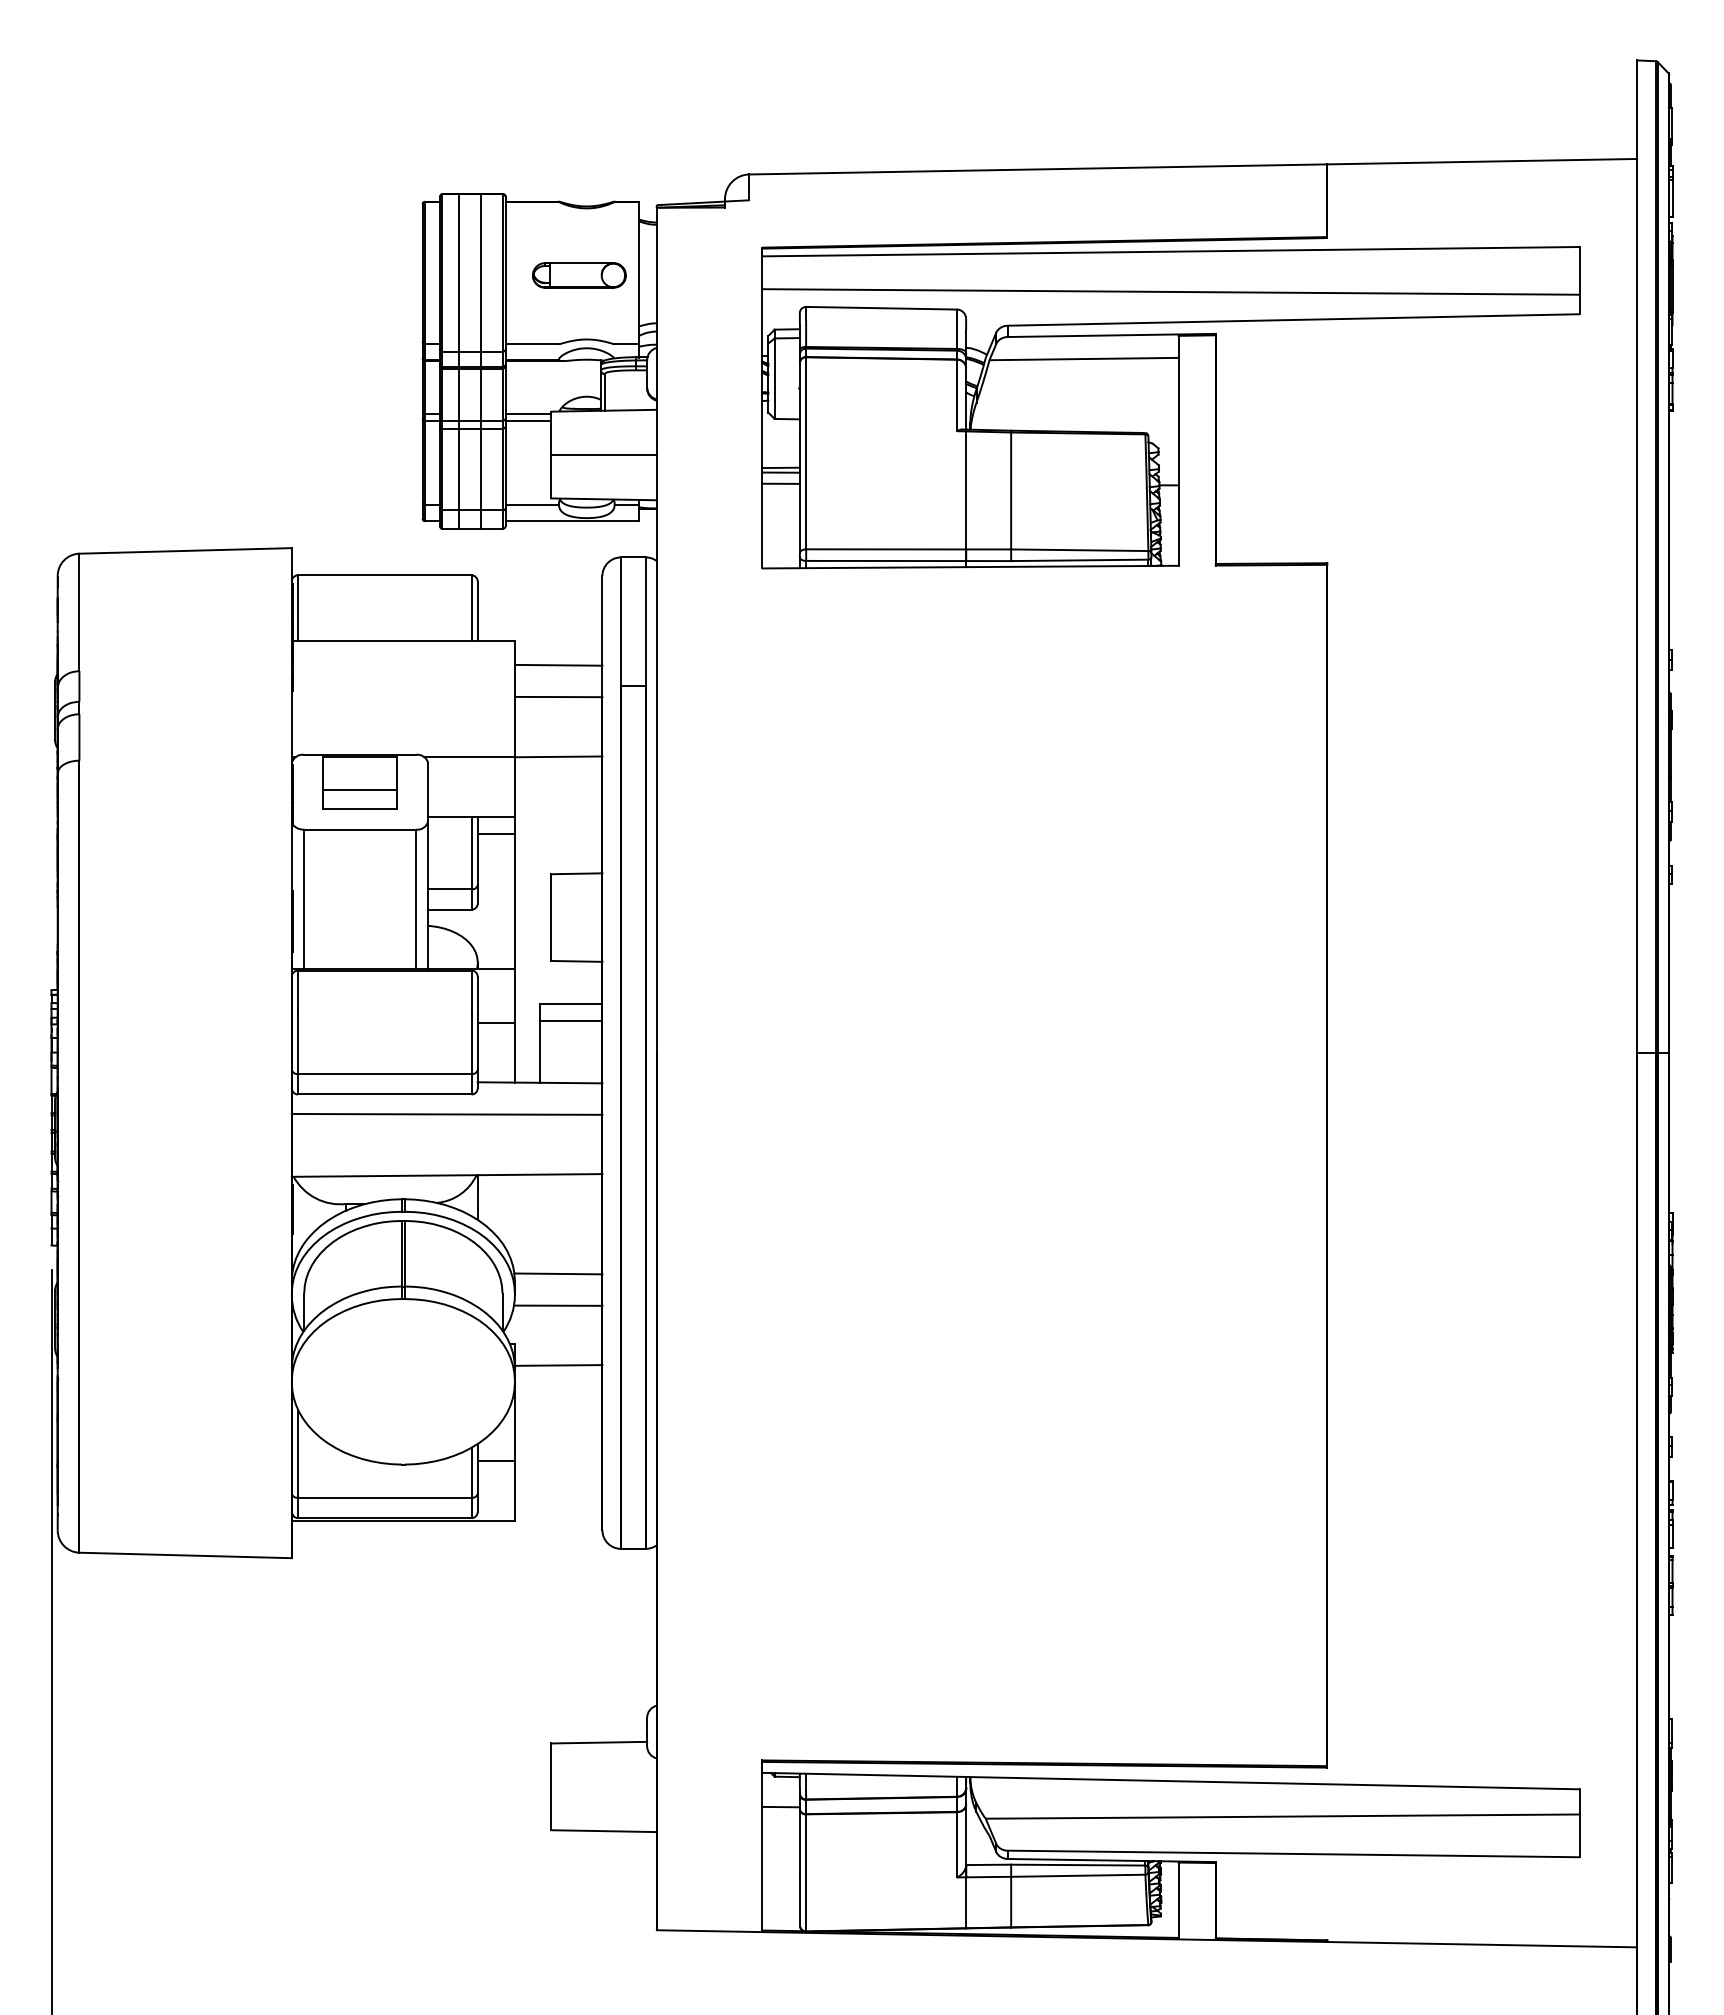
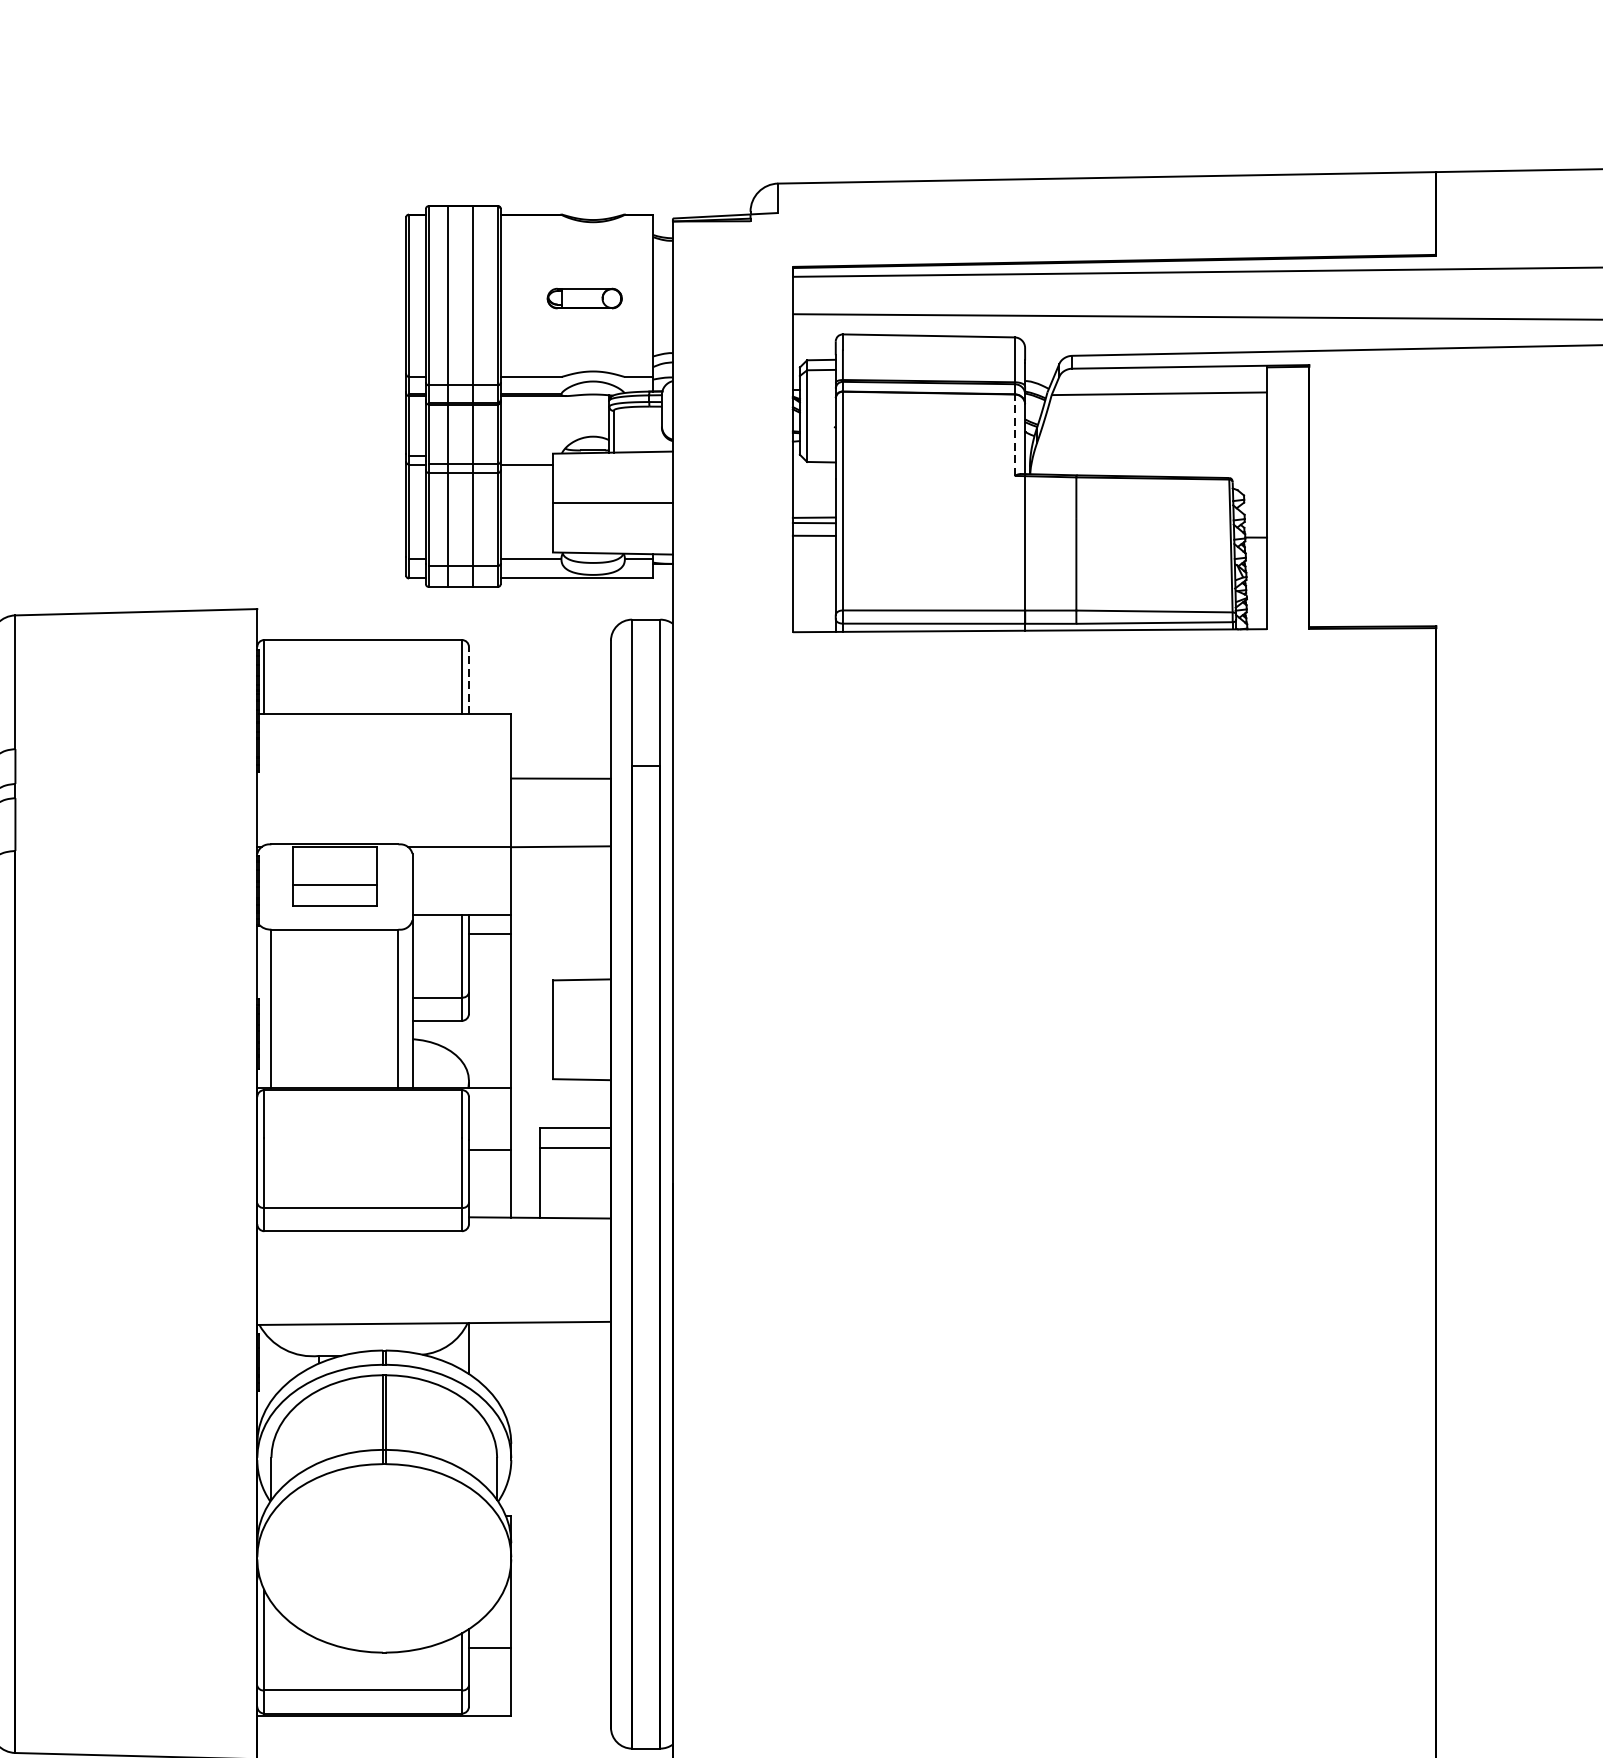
part: (579, 275) -> (584, 298), size x0.7
line: (957, 395) -> (1015, 435), solid -> dashed
line: (528, 414) -> (526, 456), removed
line: (477, 611) -> (468, 681), solid -> dashed
line: (558, 664) -> (560, 741), removed
line: (446, 1114) -> (433, 1253), removed
line: (558, 1273) -> (560, 1435), removed
line: (558, 1305) -> (560, 1471), removed
line: (558, 1365) -> (560, 1539), removed

